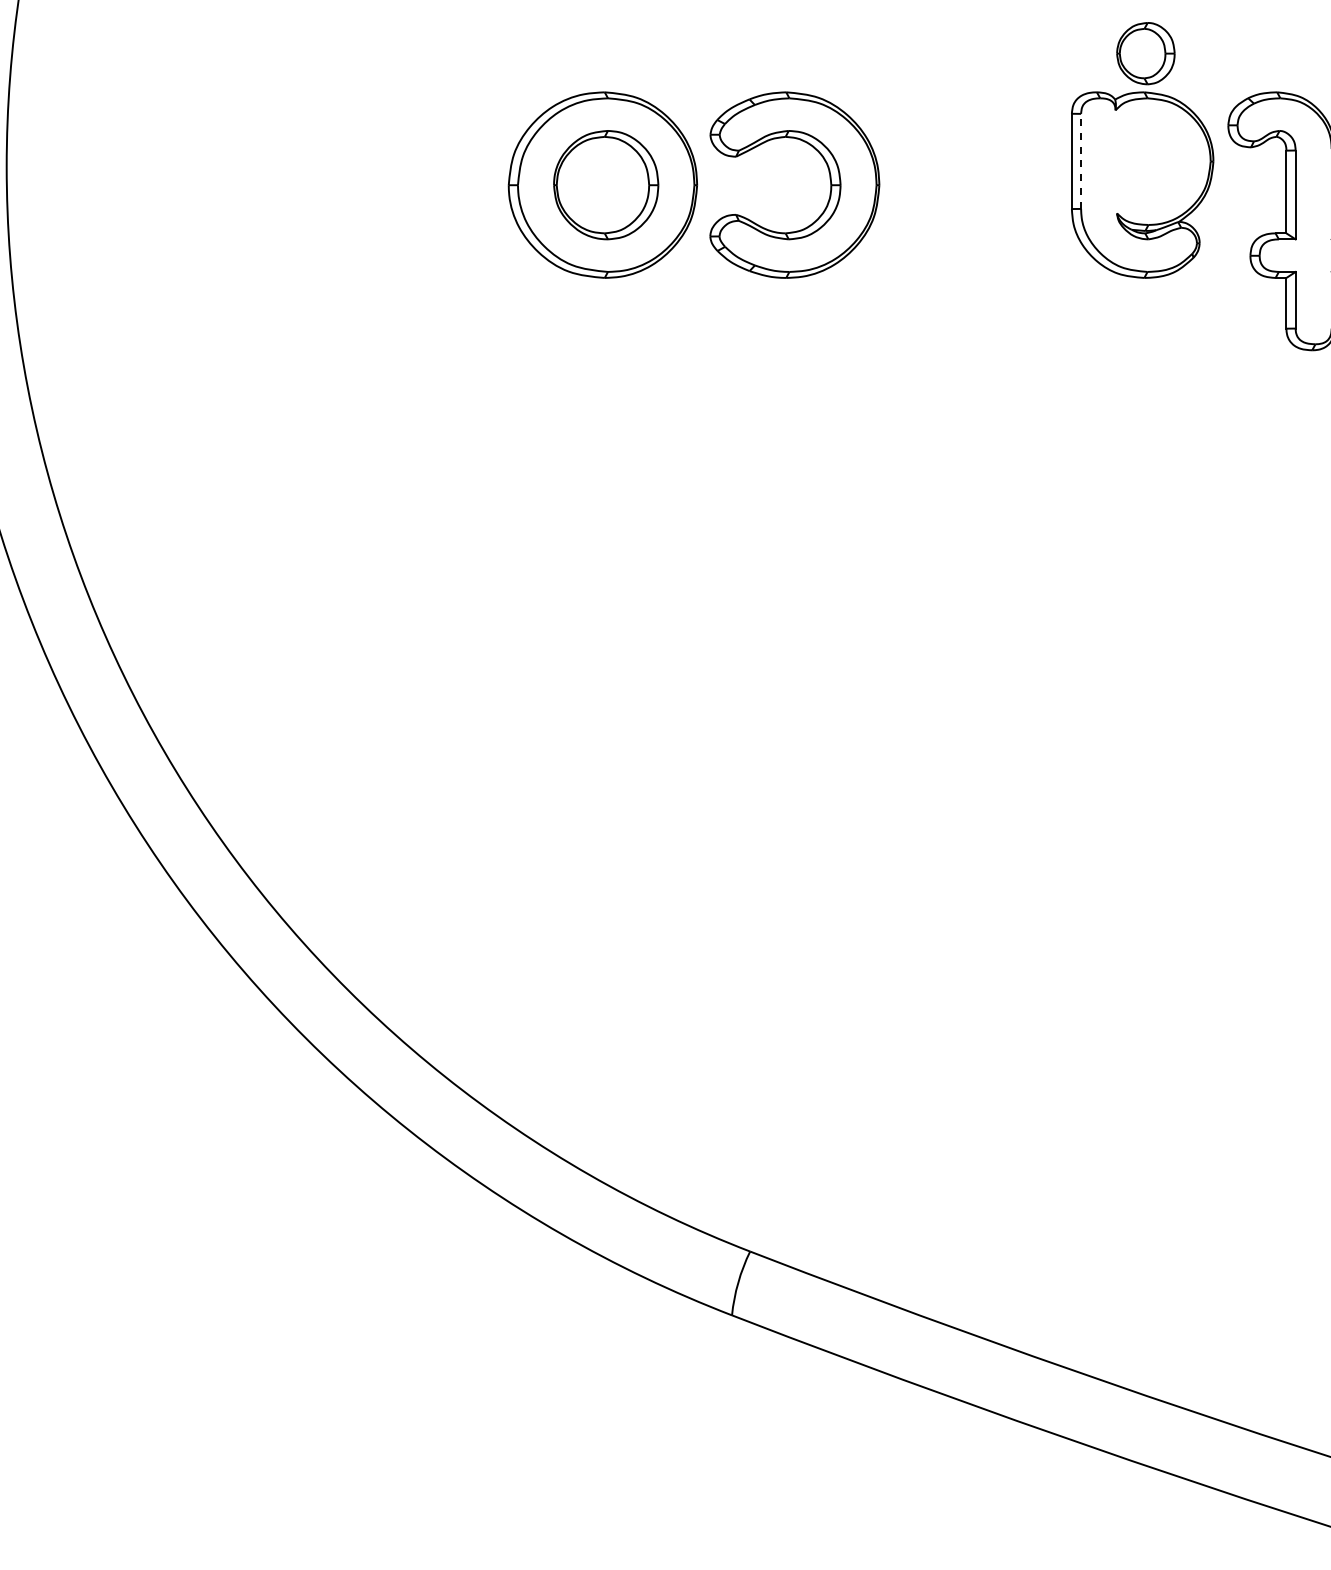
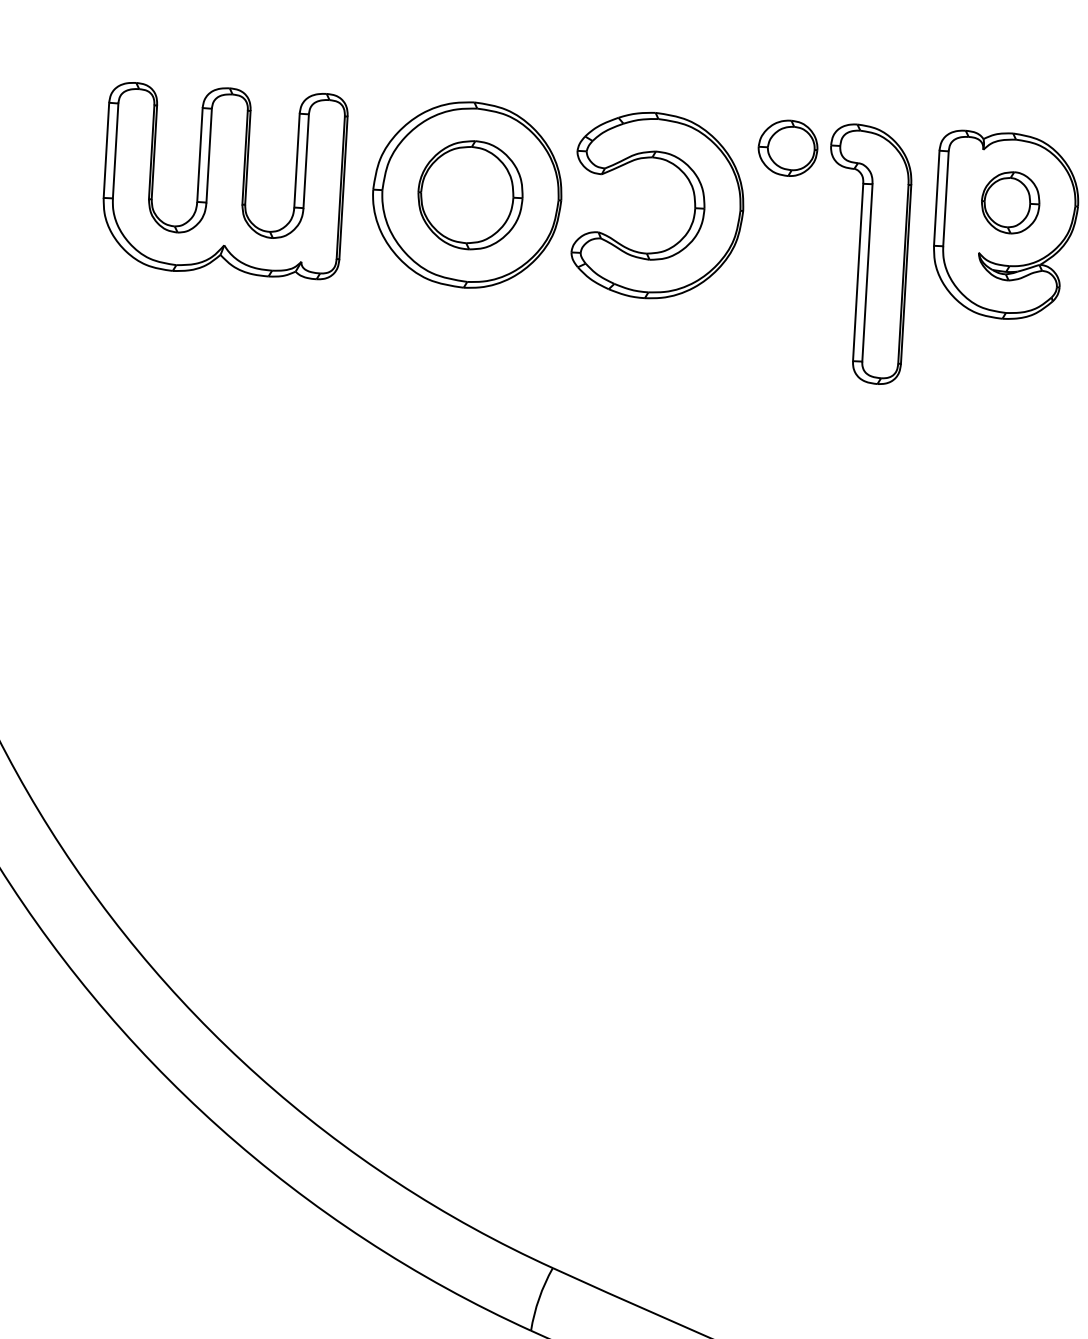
part: (1145, 53) -> (1010, 202), moved
part: (920, 119) -> (788, 147), added
line: (1081, 161) -> (946, 198), dashed -> solid
part: (359, 184) -> (224, 180), added
part: (1004, 221) -> (866, 254), added

